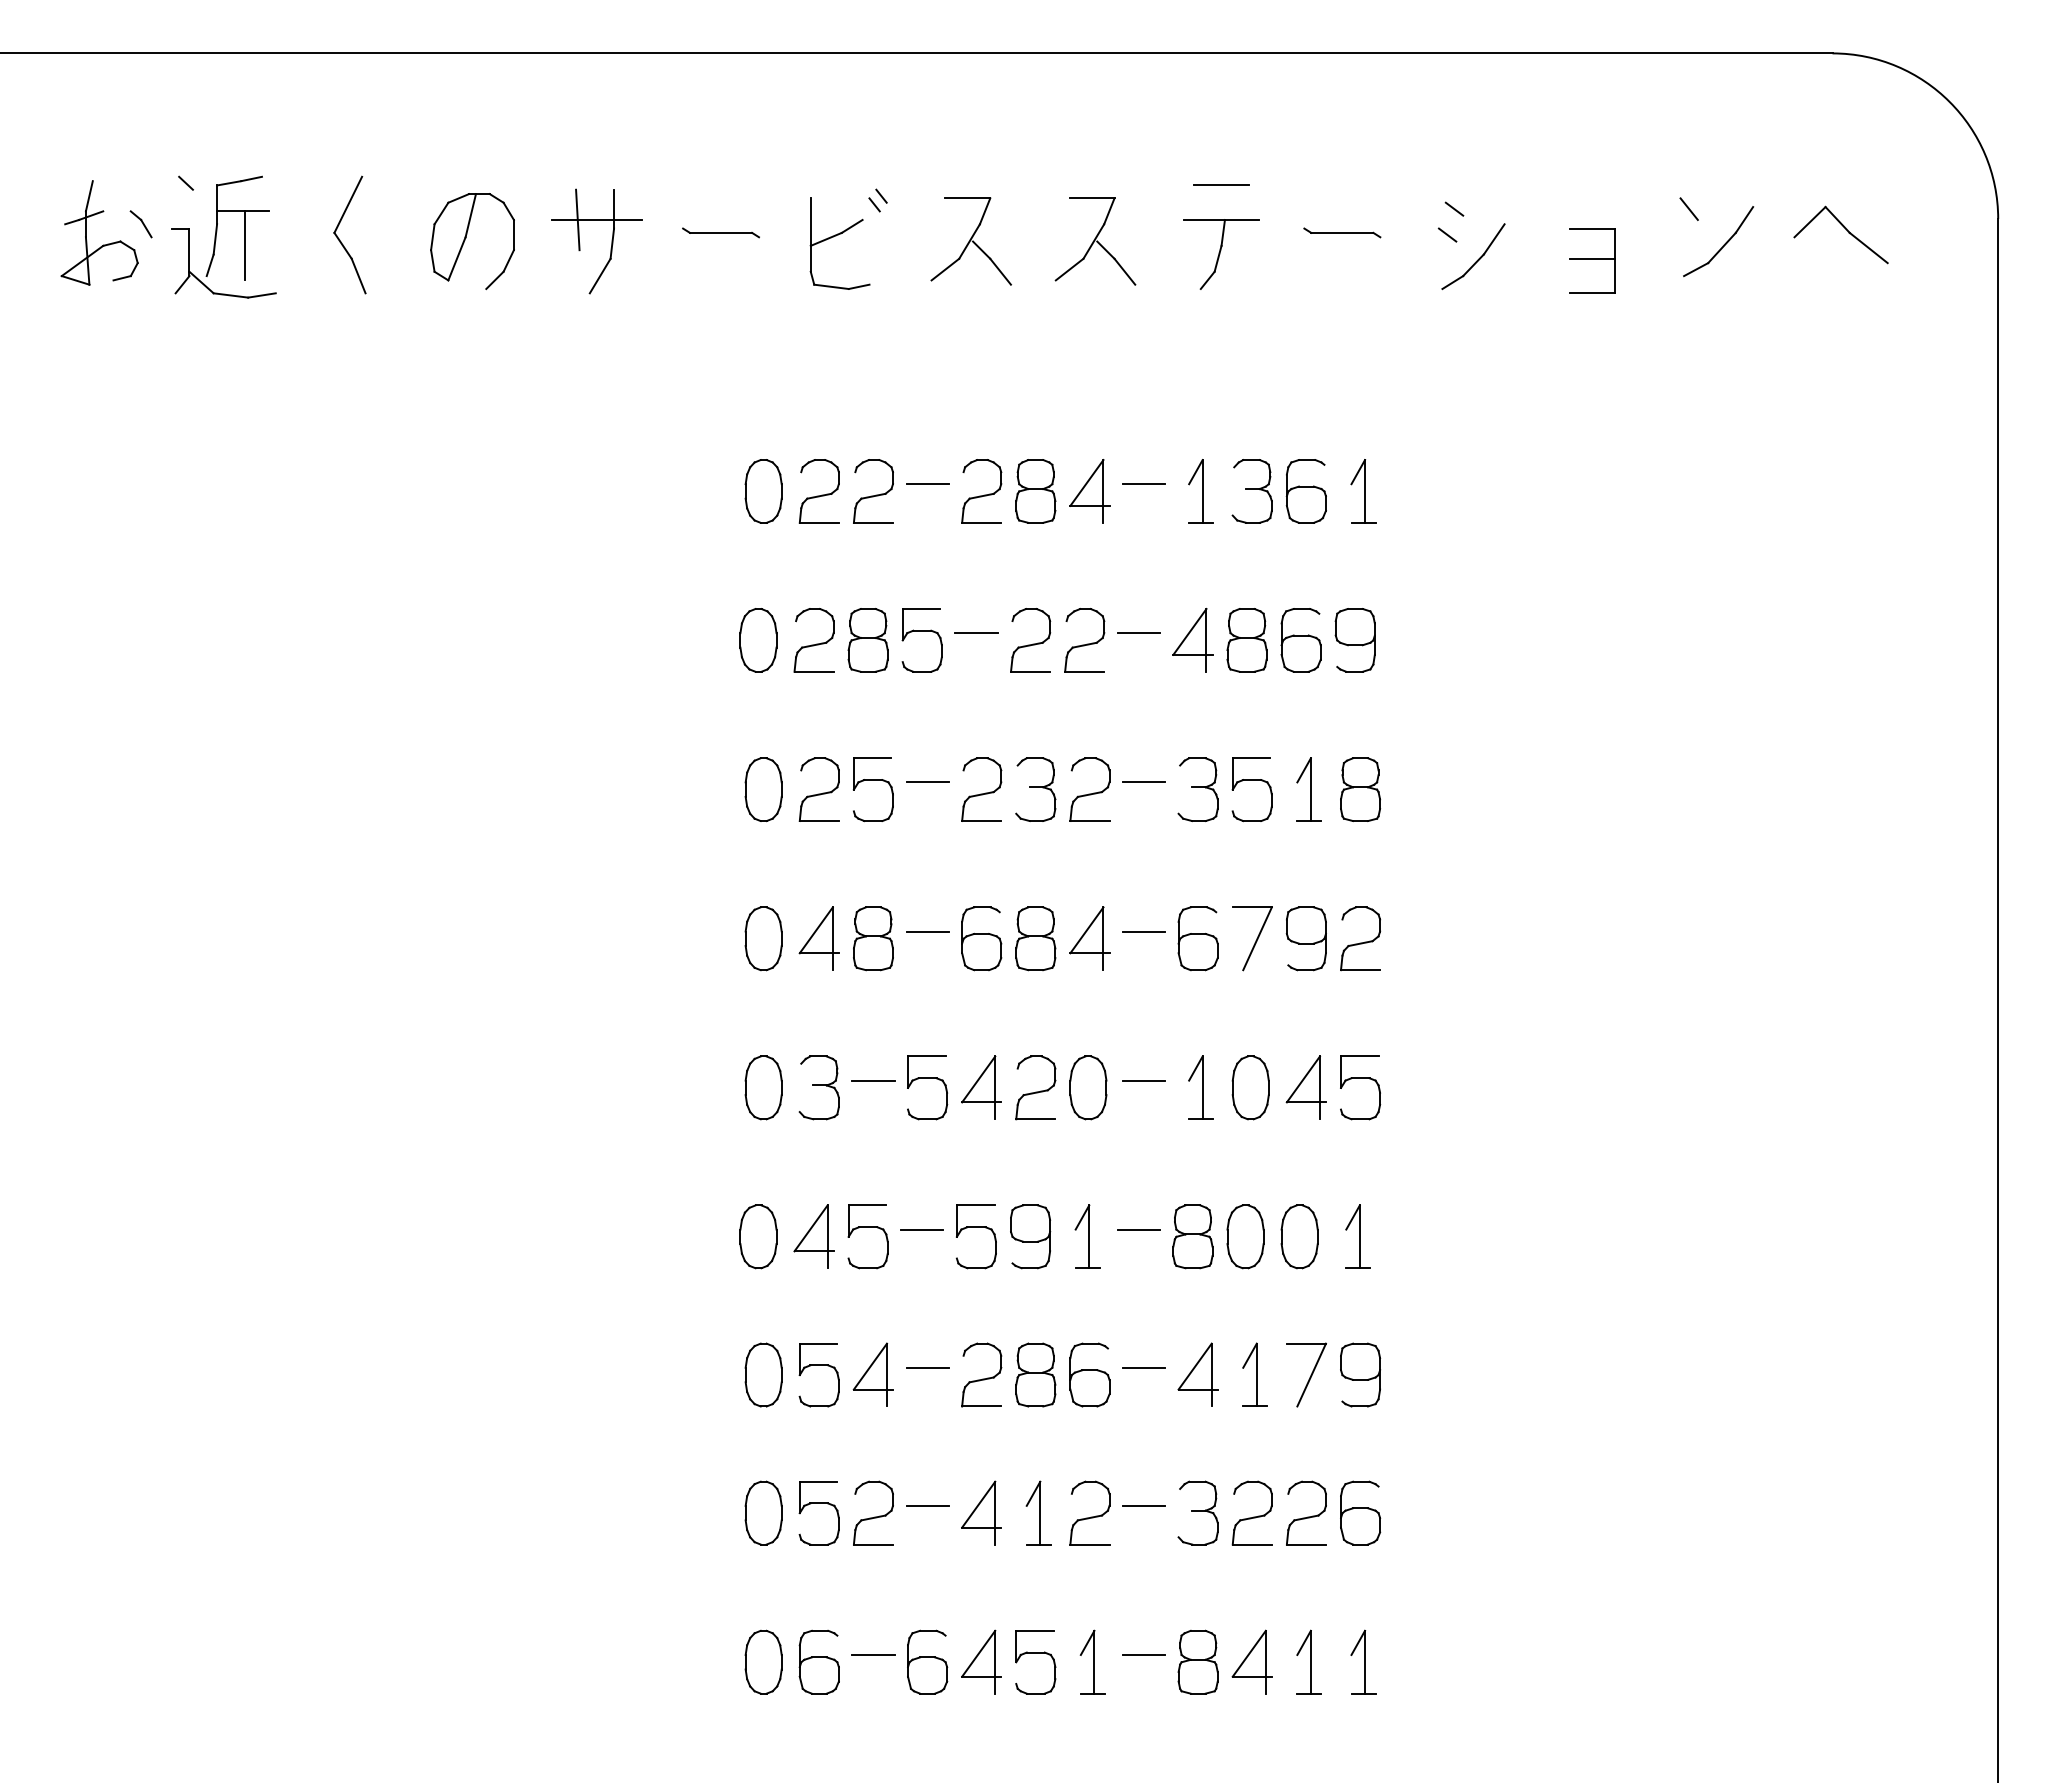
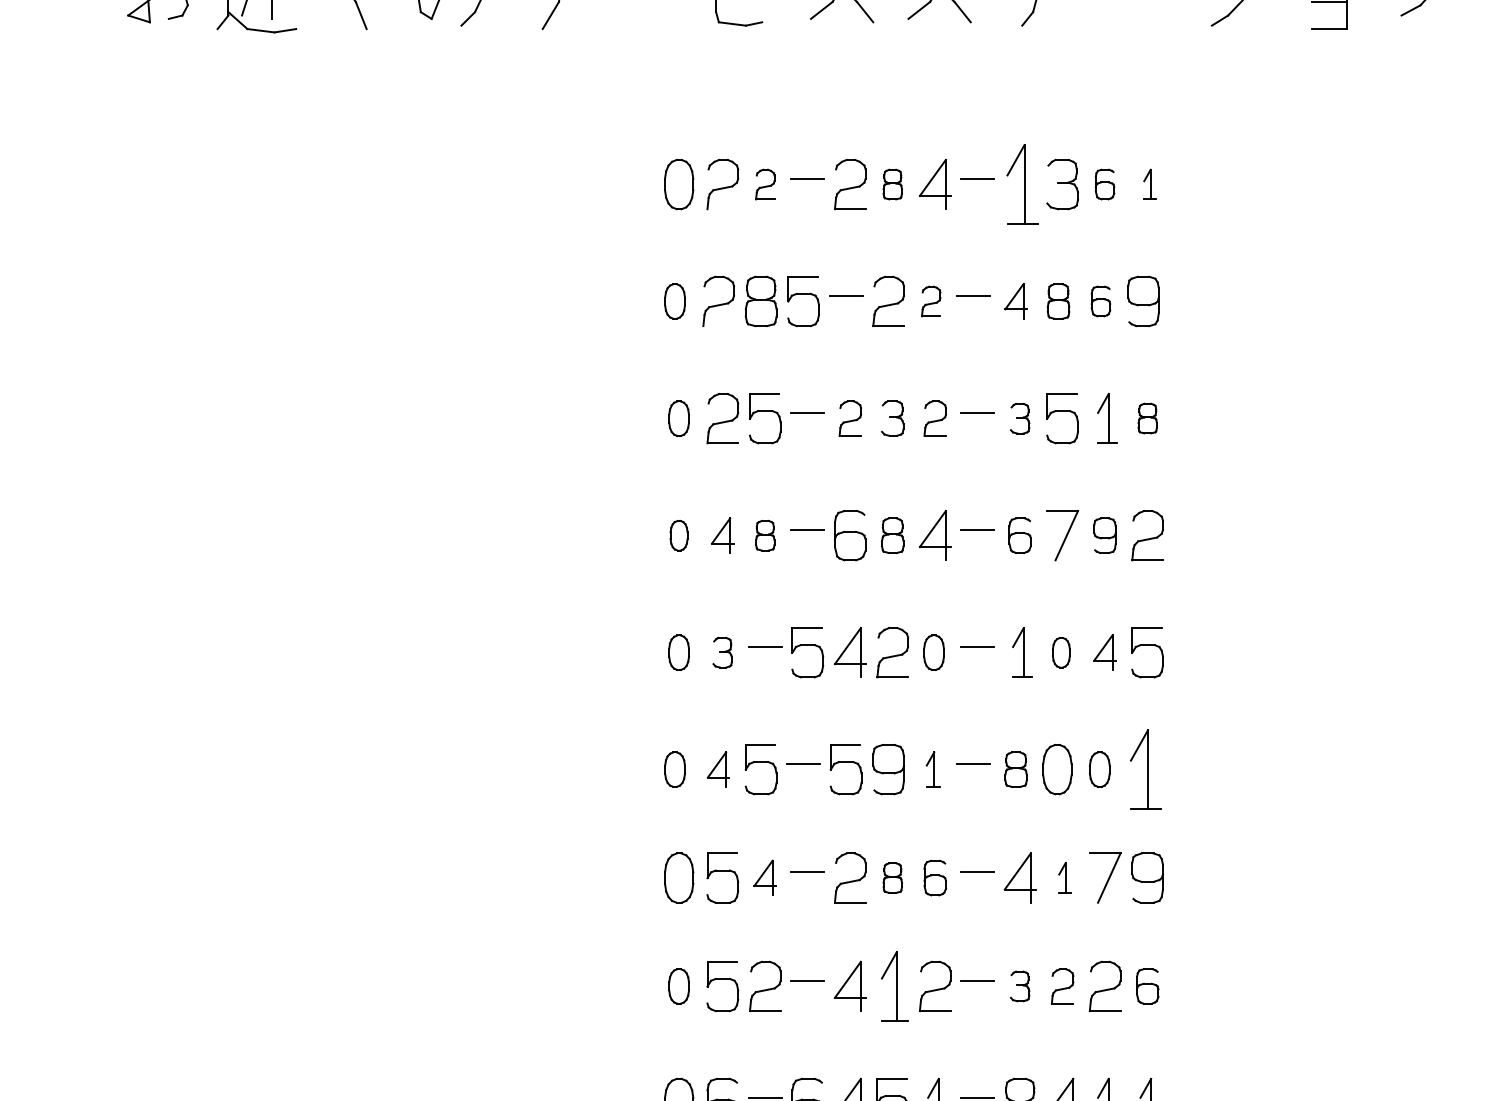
part: (873, 491) -> (765, 184), size x0.6
part: (1035, 491) -> (892, 184), size x0.6
part: (1200, 491) -> (1022, 184), size x1.6
part: (1305, 491) -> (1104, 184), size x0.6
part: (1363, 491) -> (1149, 184), size x0.6
line: (818, 522) -> (722, 208), removed
part: (1192, 639) -> (1015, 300), size x0.7
part: (758, 640) -> (675, 301), size x0.7
part: (1084, 640) -> (930, 301), size x0.6
part: (1246, 640) -> (1058, 301), size x0.7
part: (1300, 640) -> (1100, 301), size x0.6
line: (813, 671) -> (718, 325), removed
part: (763, 789) -> (679, 418), size x0.7
part: (981, 789) -> (850, 418), size x0.7
part: (1035, 789) -> (892, 418), size x0.7
part: (1089, 789) -> (934, 418), size x0.7
part: (1197, 789) -> (1019, 418), size x0.6
part: (1360, 789) -> (1147, 418), size x0.6
part: (763, 938) -> (679, 535), size x0.6
part: (818, 938) -> (722, 535), size x0.7
part: (873, 938) -> (765, 535), size x0.6
part: (1035, 938) -> (892, 535), size x0.7
part: (1197, 938) -> (1019, 535), size x0.7
part: (1305, 938) -> (1104, 535), size x0.7
part: (763, 1087) -> (679, 652), size x0.7
part: (818, 1087) -> (722, 652), size x0.6
part: (1088, 1087) -> (934, 652), size x0.7
part: (1250, 1087) -> (1061, 652), size x0.6
part: (1305, 1087) -> (1104, 652), size x0.7
part: (758, 1236) -> (675, 769), size x0.7
part: (813, 1236) -> (718, 769), size x0.7
part: (1087, 1236) -> (933, 769), size x0.7
part: (1192, 1236) -> (1015, 769), size x0.7
part: (1299, 1236) -> (1099, 769), size x0.7
part: (1357, 1236) -> (1145, 769), size x1.6
part: (872, 1374) -> (764, 877), size x0.7
part: (1035, 1374) -> (892, 877), size x0.6
part: (1089, 1374) -> (934, 877), size x0.7
part: (1254, 1374) -> (1064, 877), size x0.6
part: (763, 1512) -> (679, 985), size x0.7
part: (1038, 1512) -> (894, 985), size x1.4
part: (1197, 1512) -> (1019, 985), size x0.6
part: (1251, 1512) -> (1062, 985), size x0.7
part: (1360, 1512) -> (1147, 985), size x0.7

